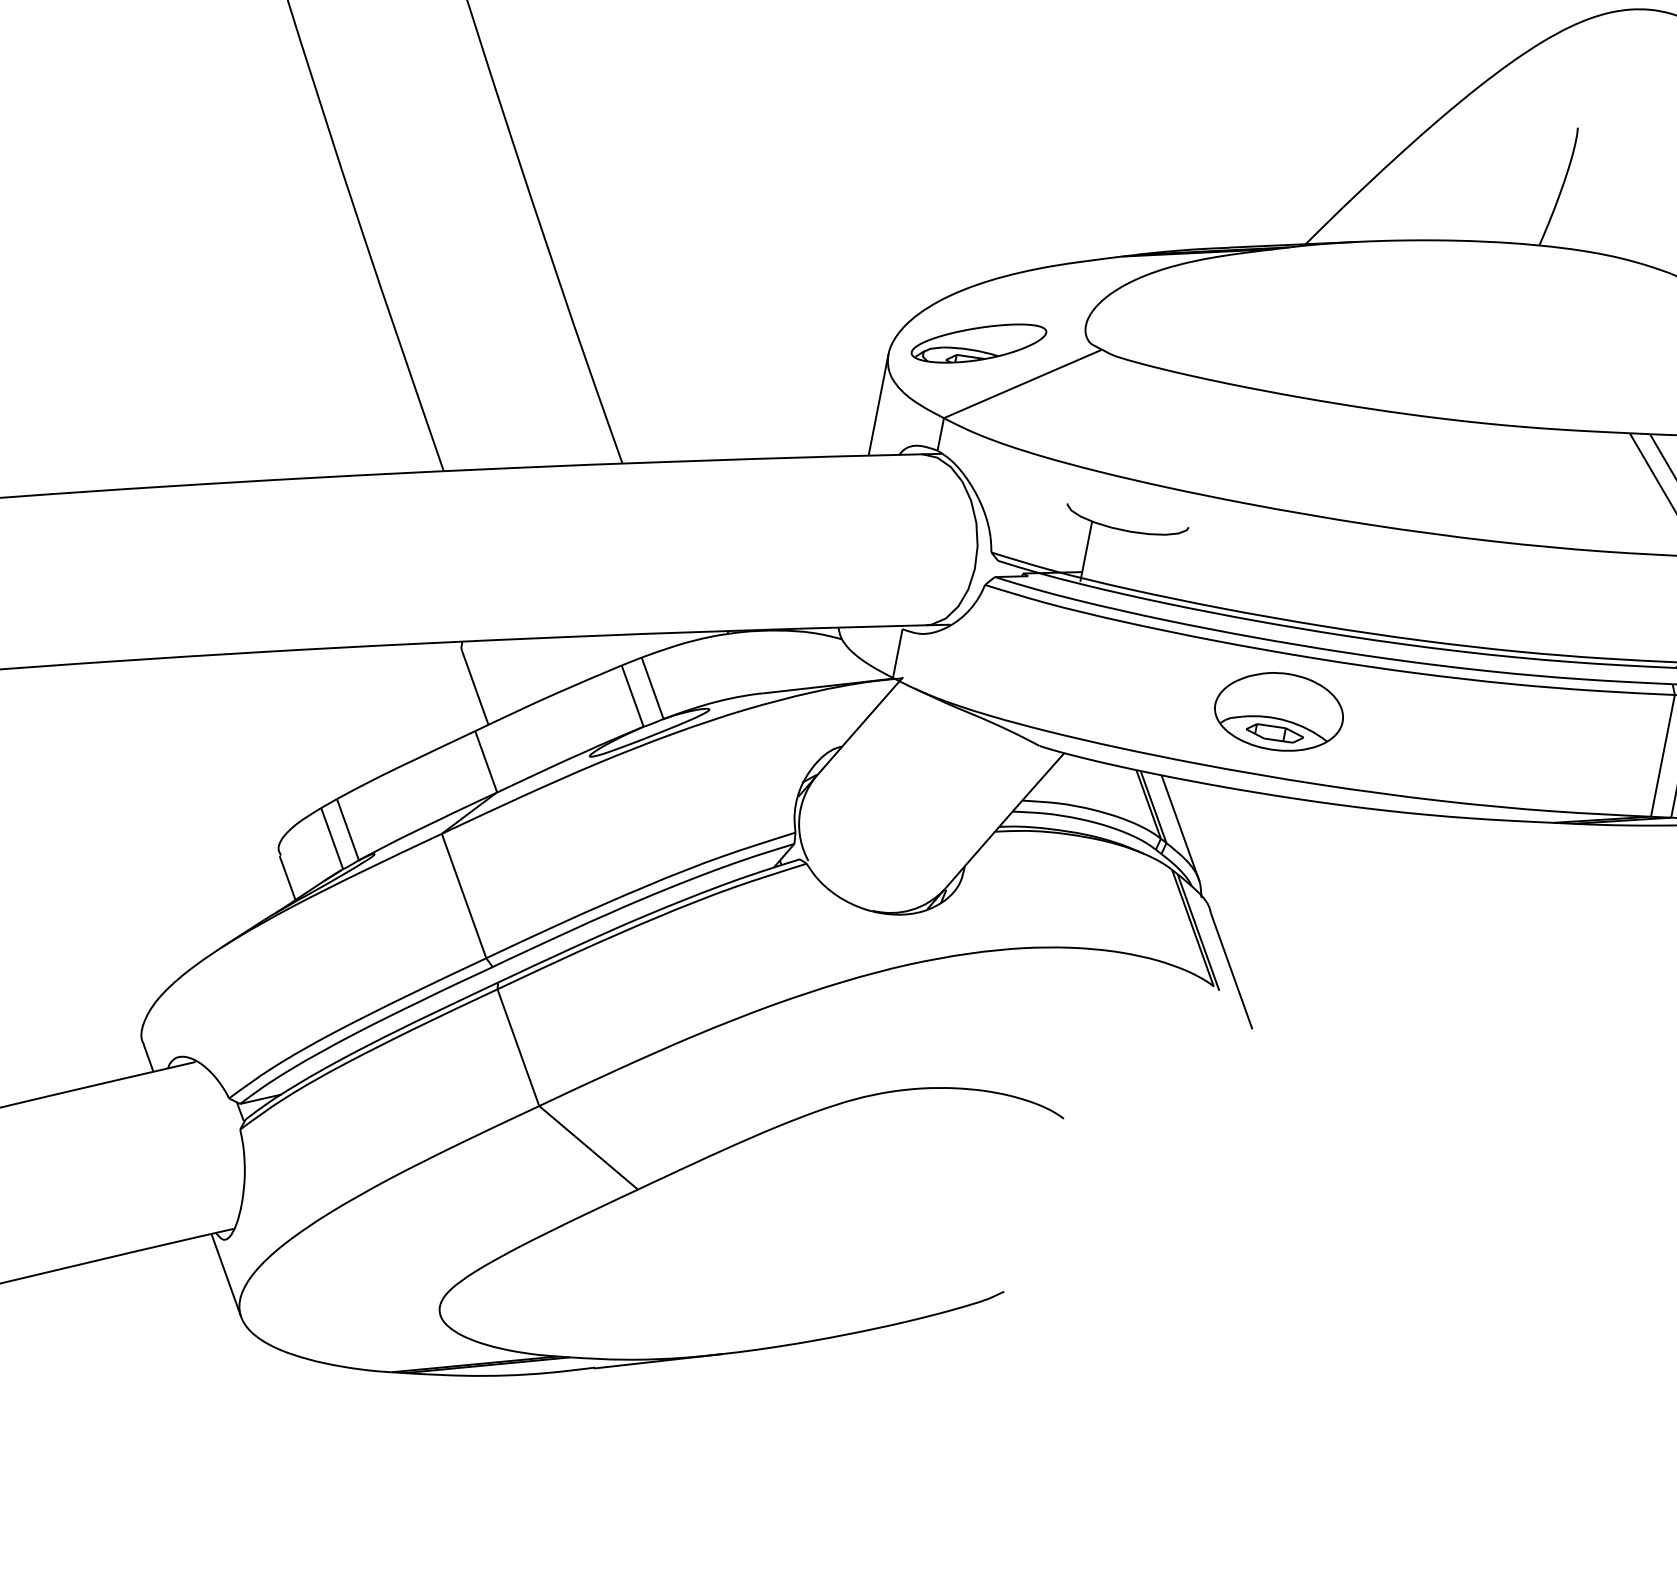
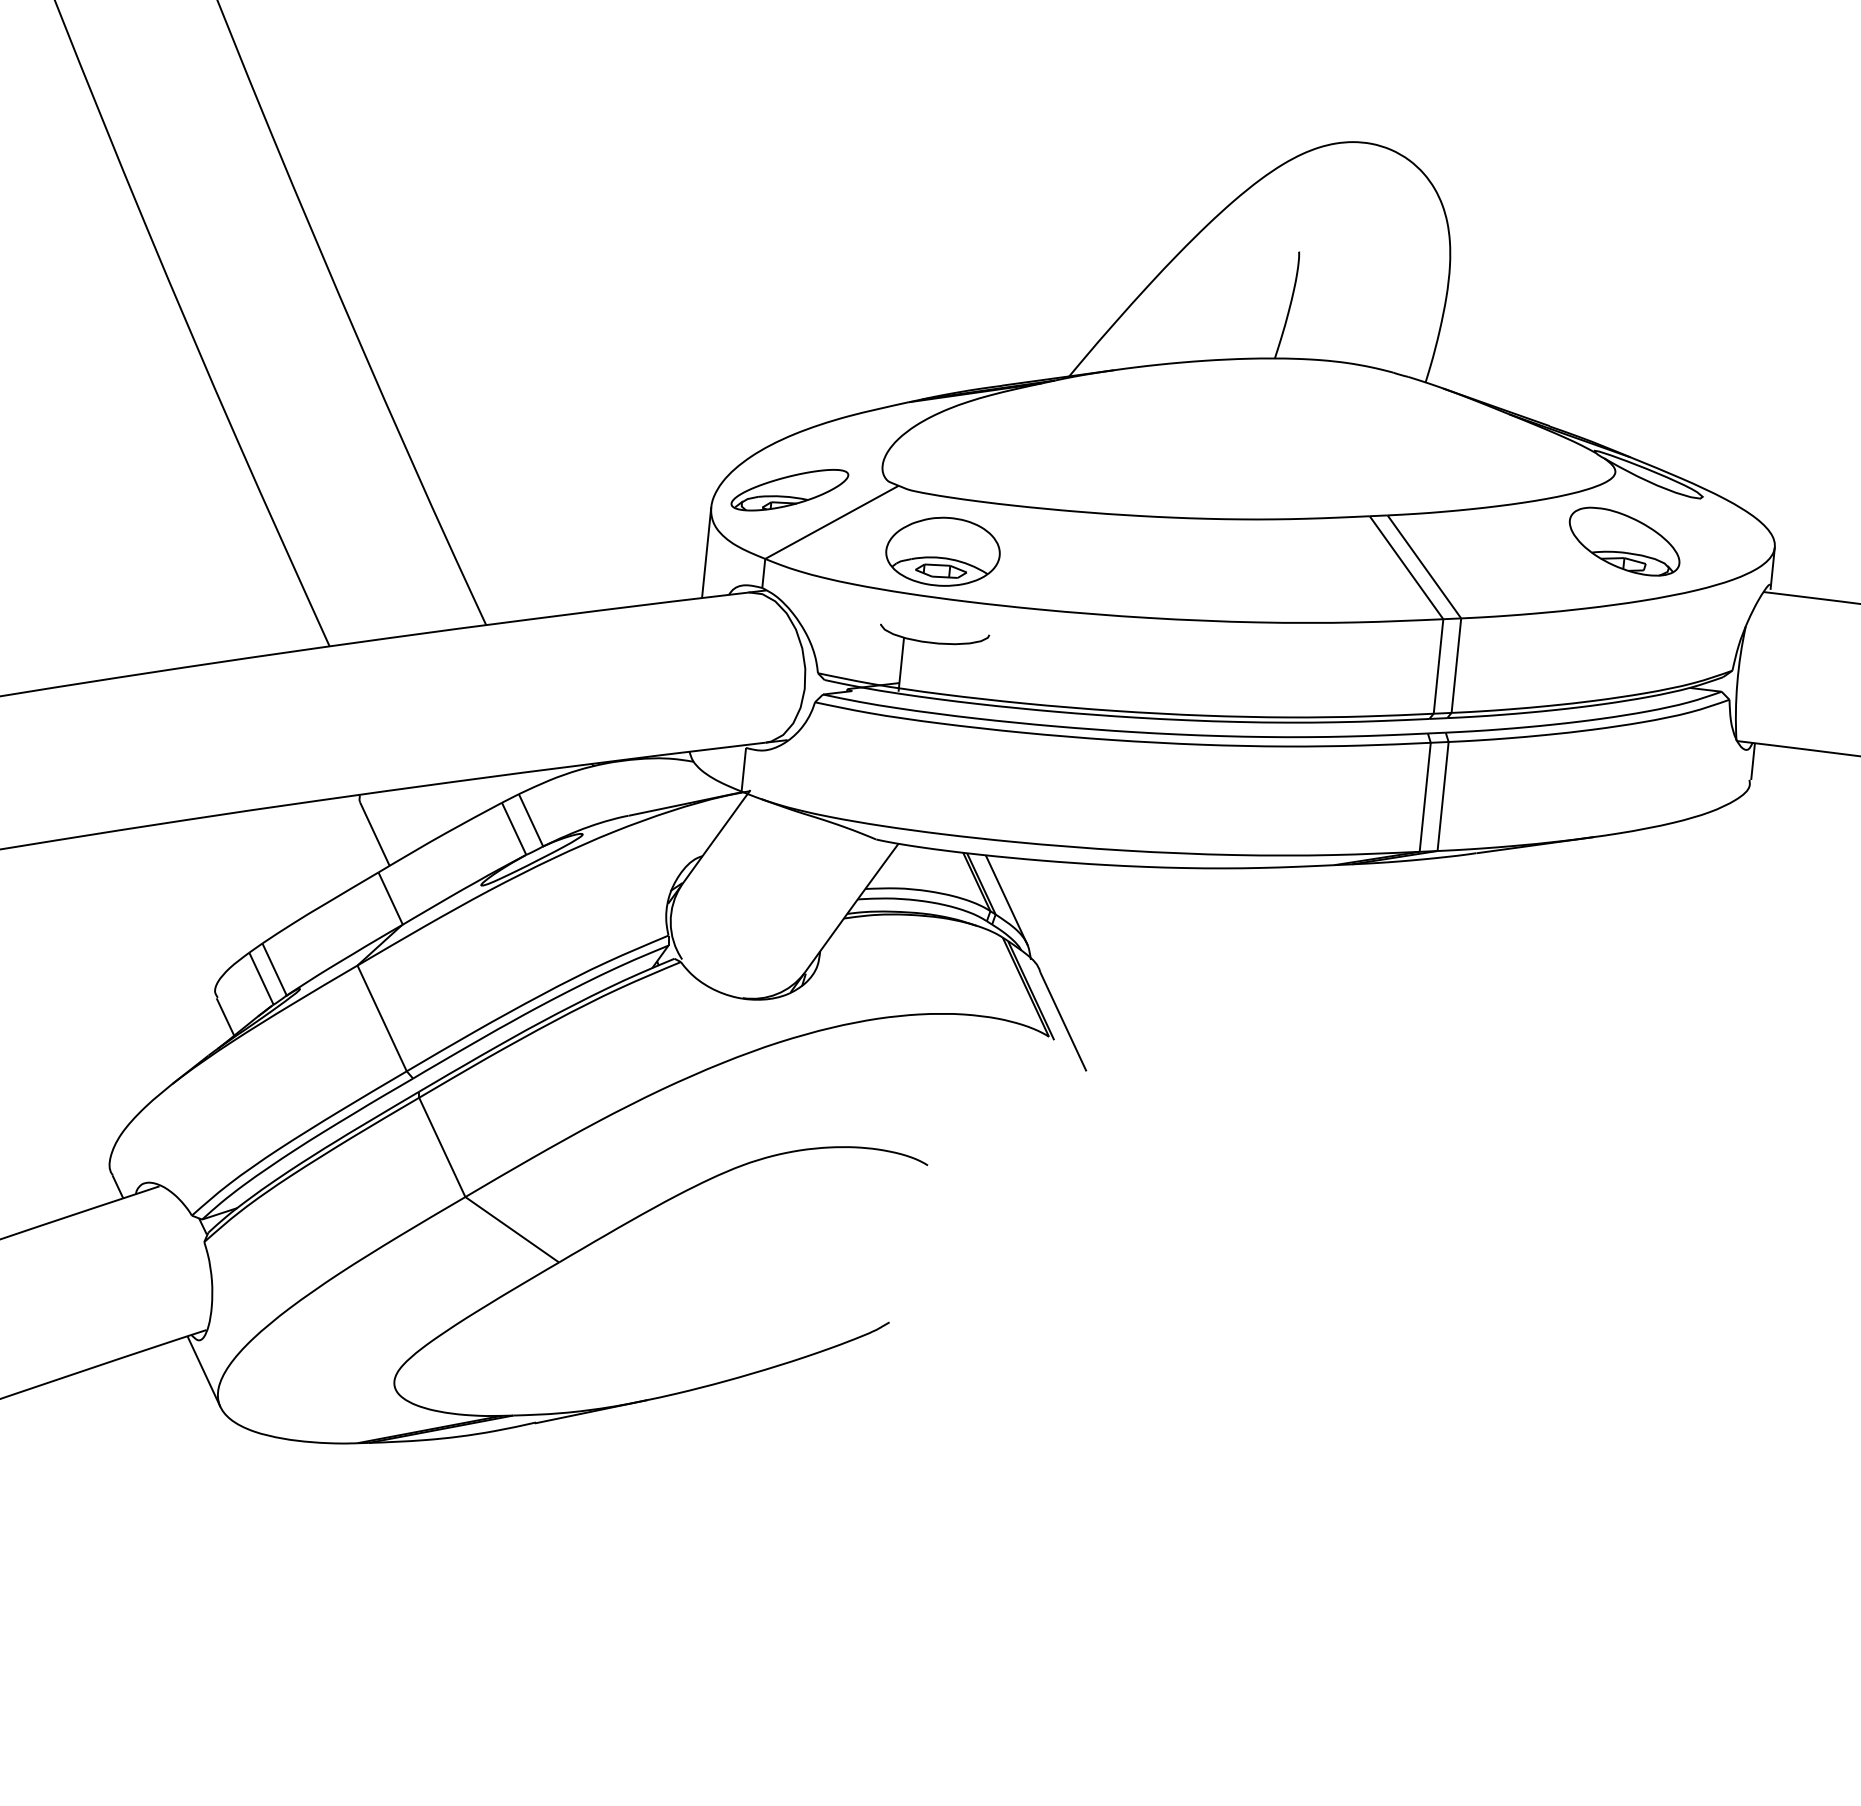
part: (1278, 711) -> (942, 551), moved

